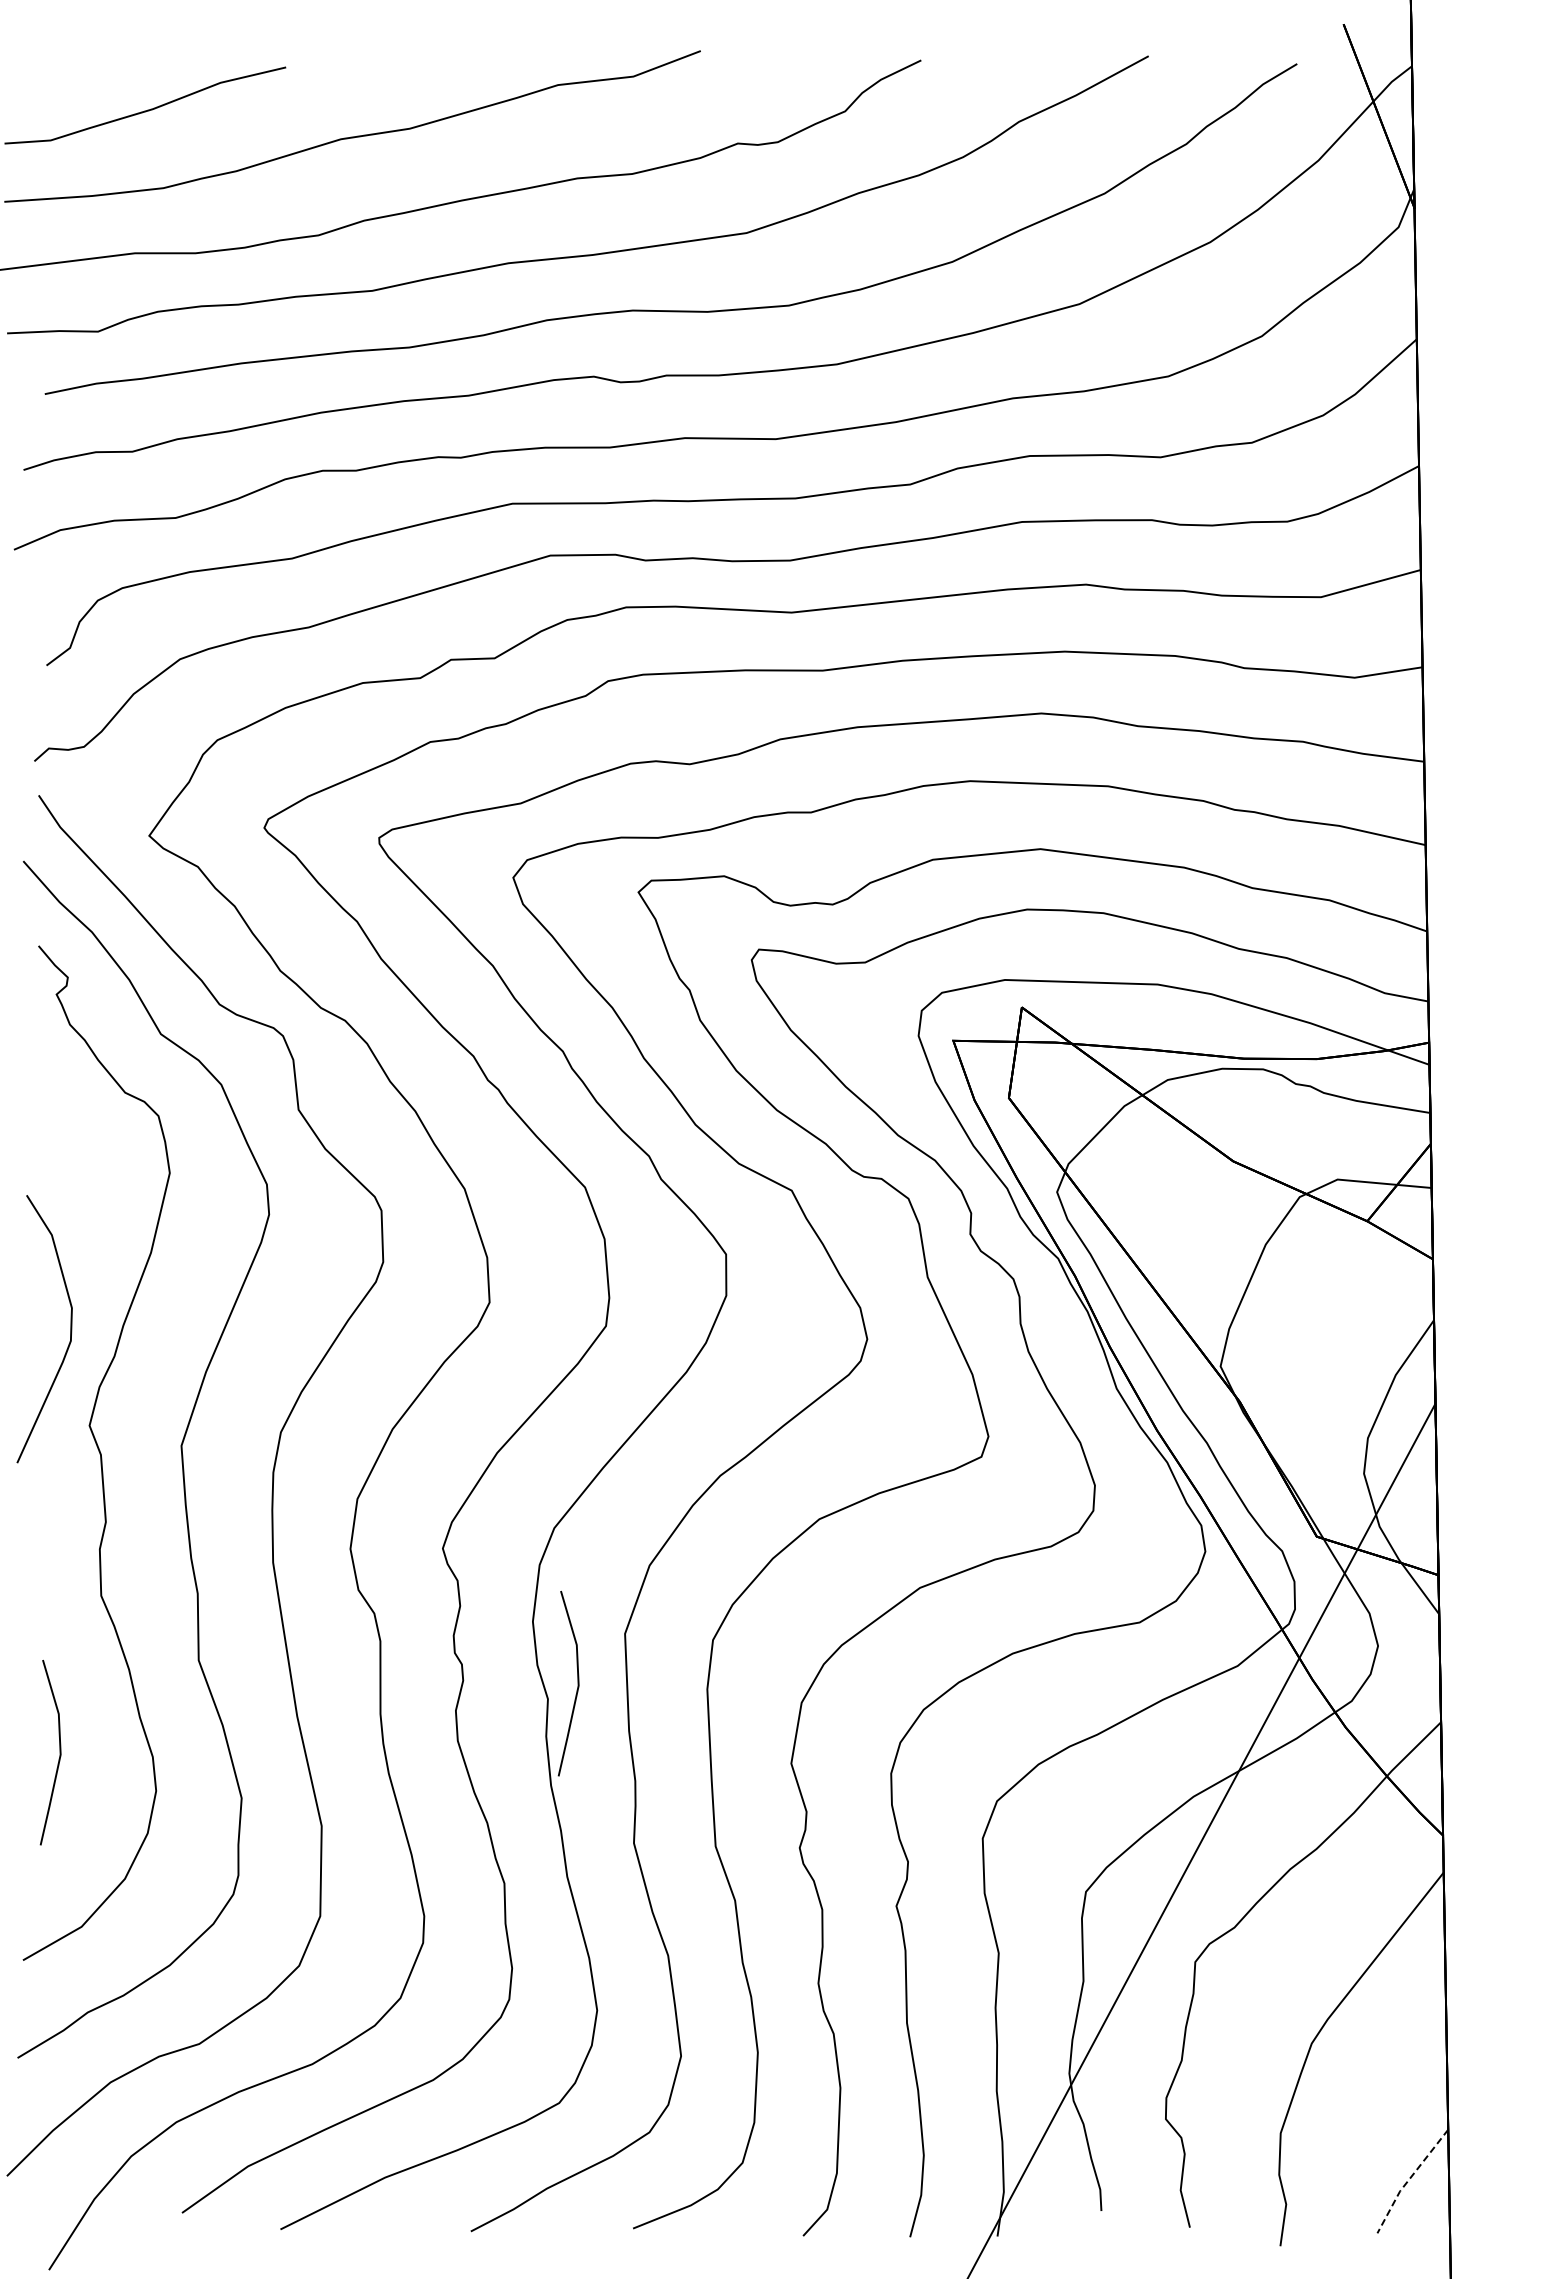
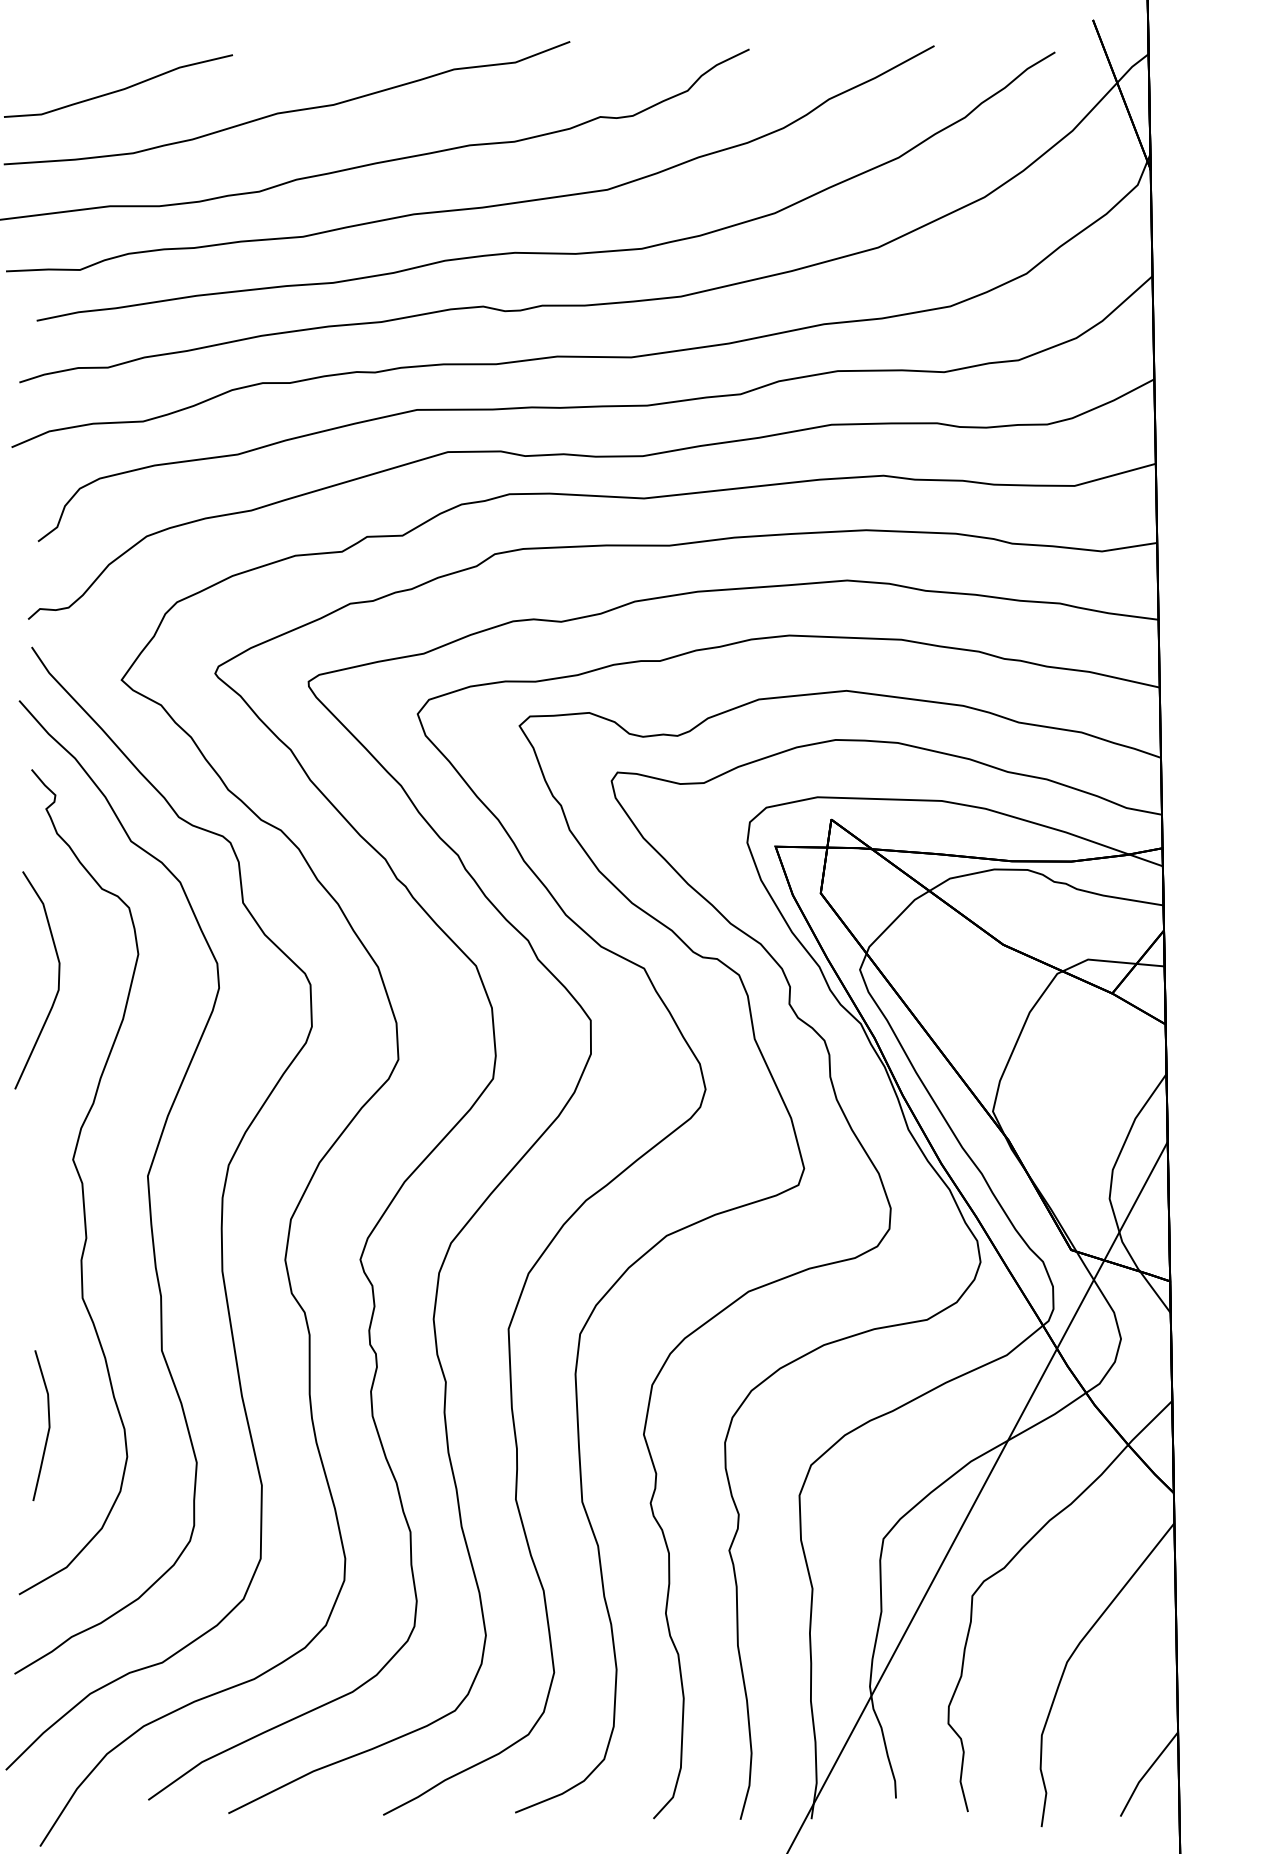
curve: (70, 1329) -> (58, 980), moved
line: (577, 1683) -> (469, 1369), removed
line: (1409, 2179) -> (1146, 1772), dashed -> solid

